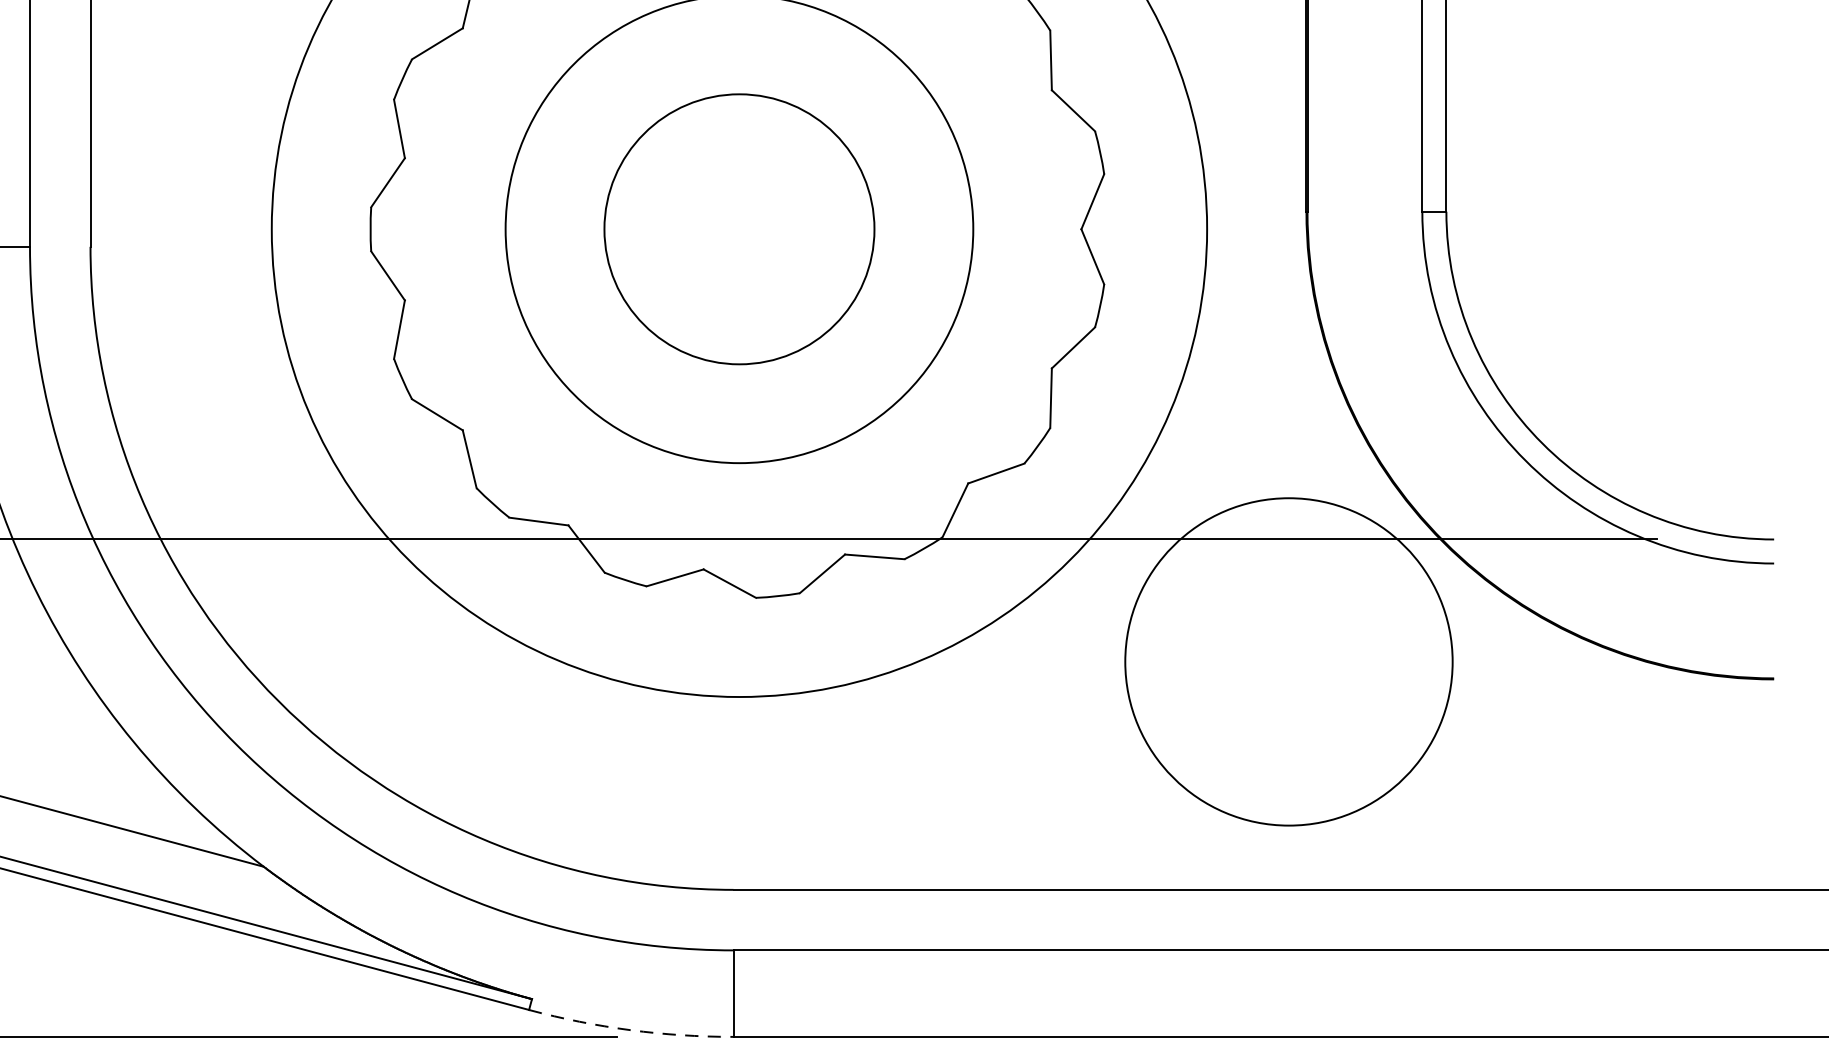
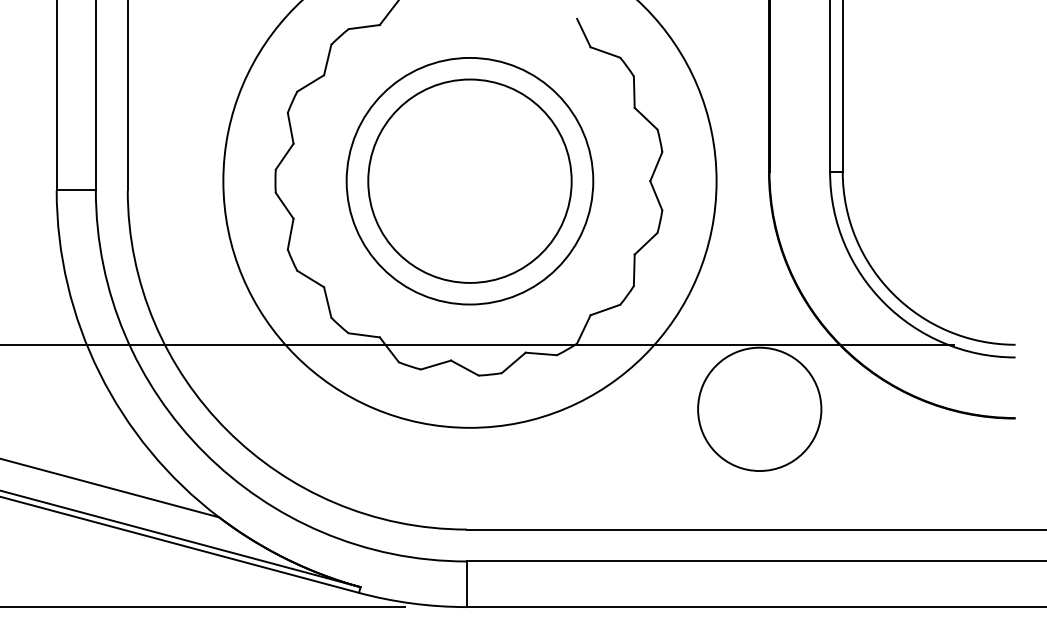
circle: (738, 227) -> (469, 180), size x1.43
circle: (1288, 662) -> (759, 409), size x0.71
arc: (630, 1030) -> (412, 603), dashed -> solid

